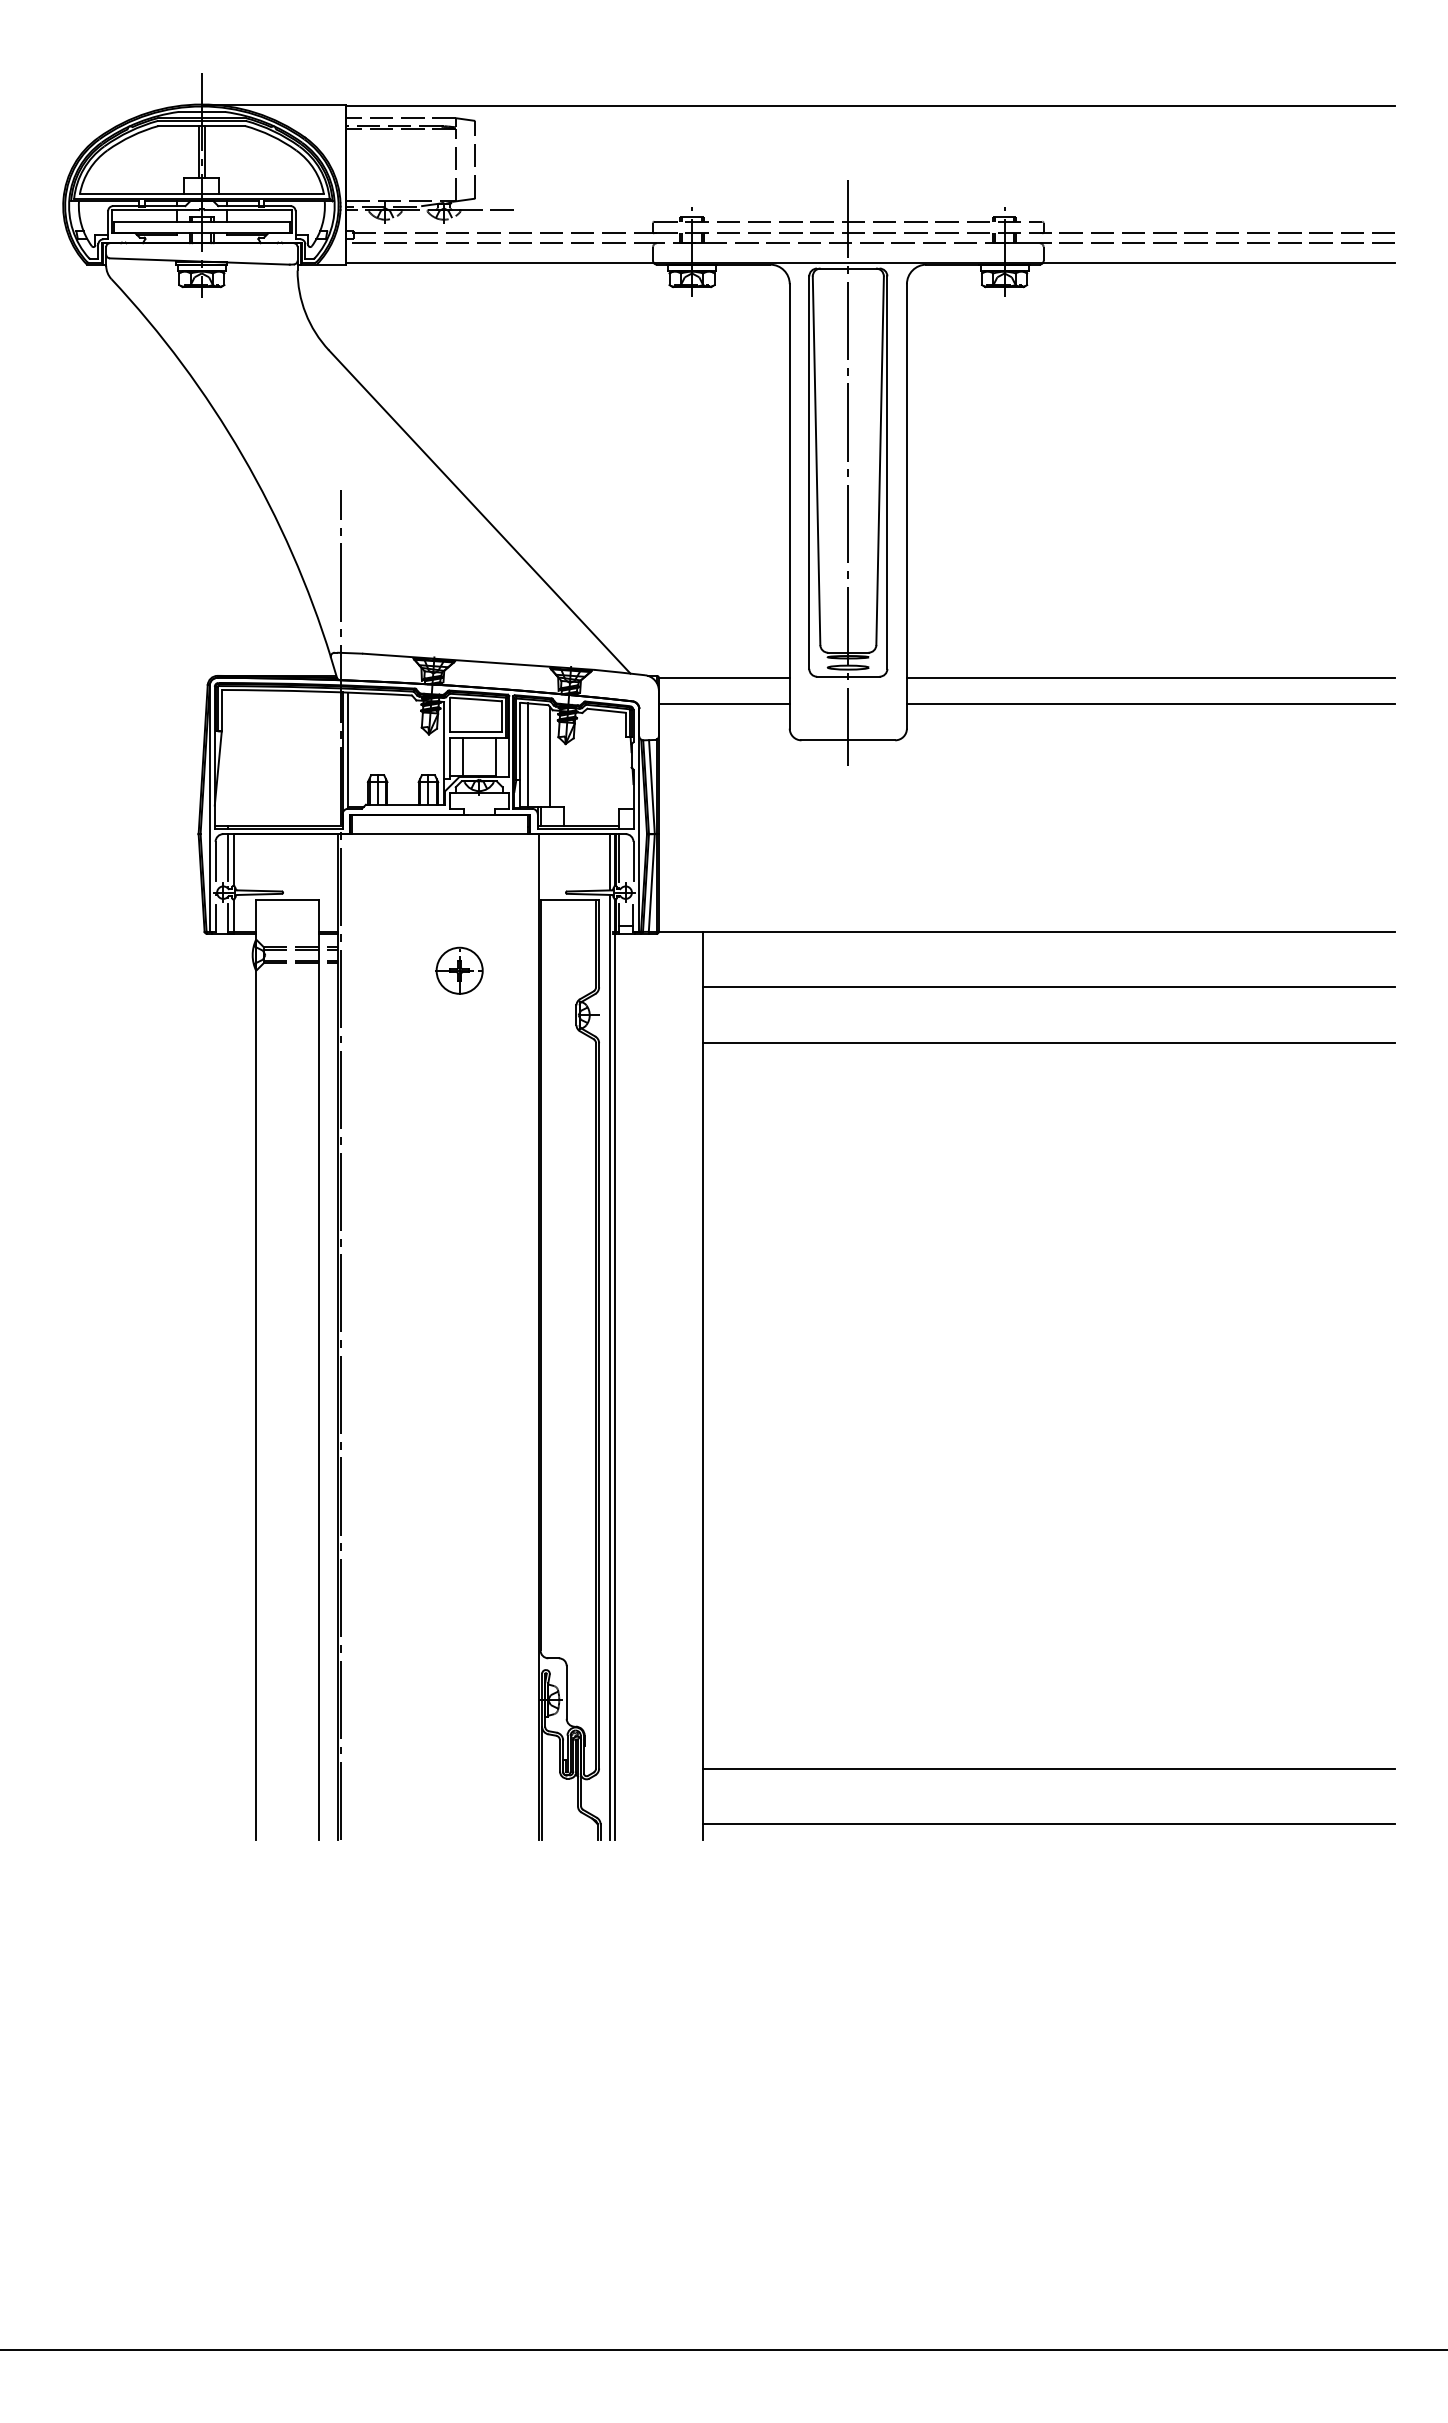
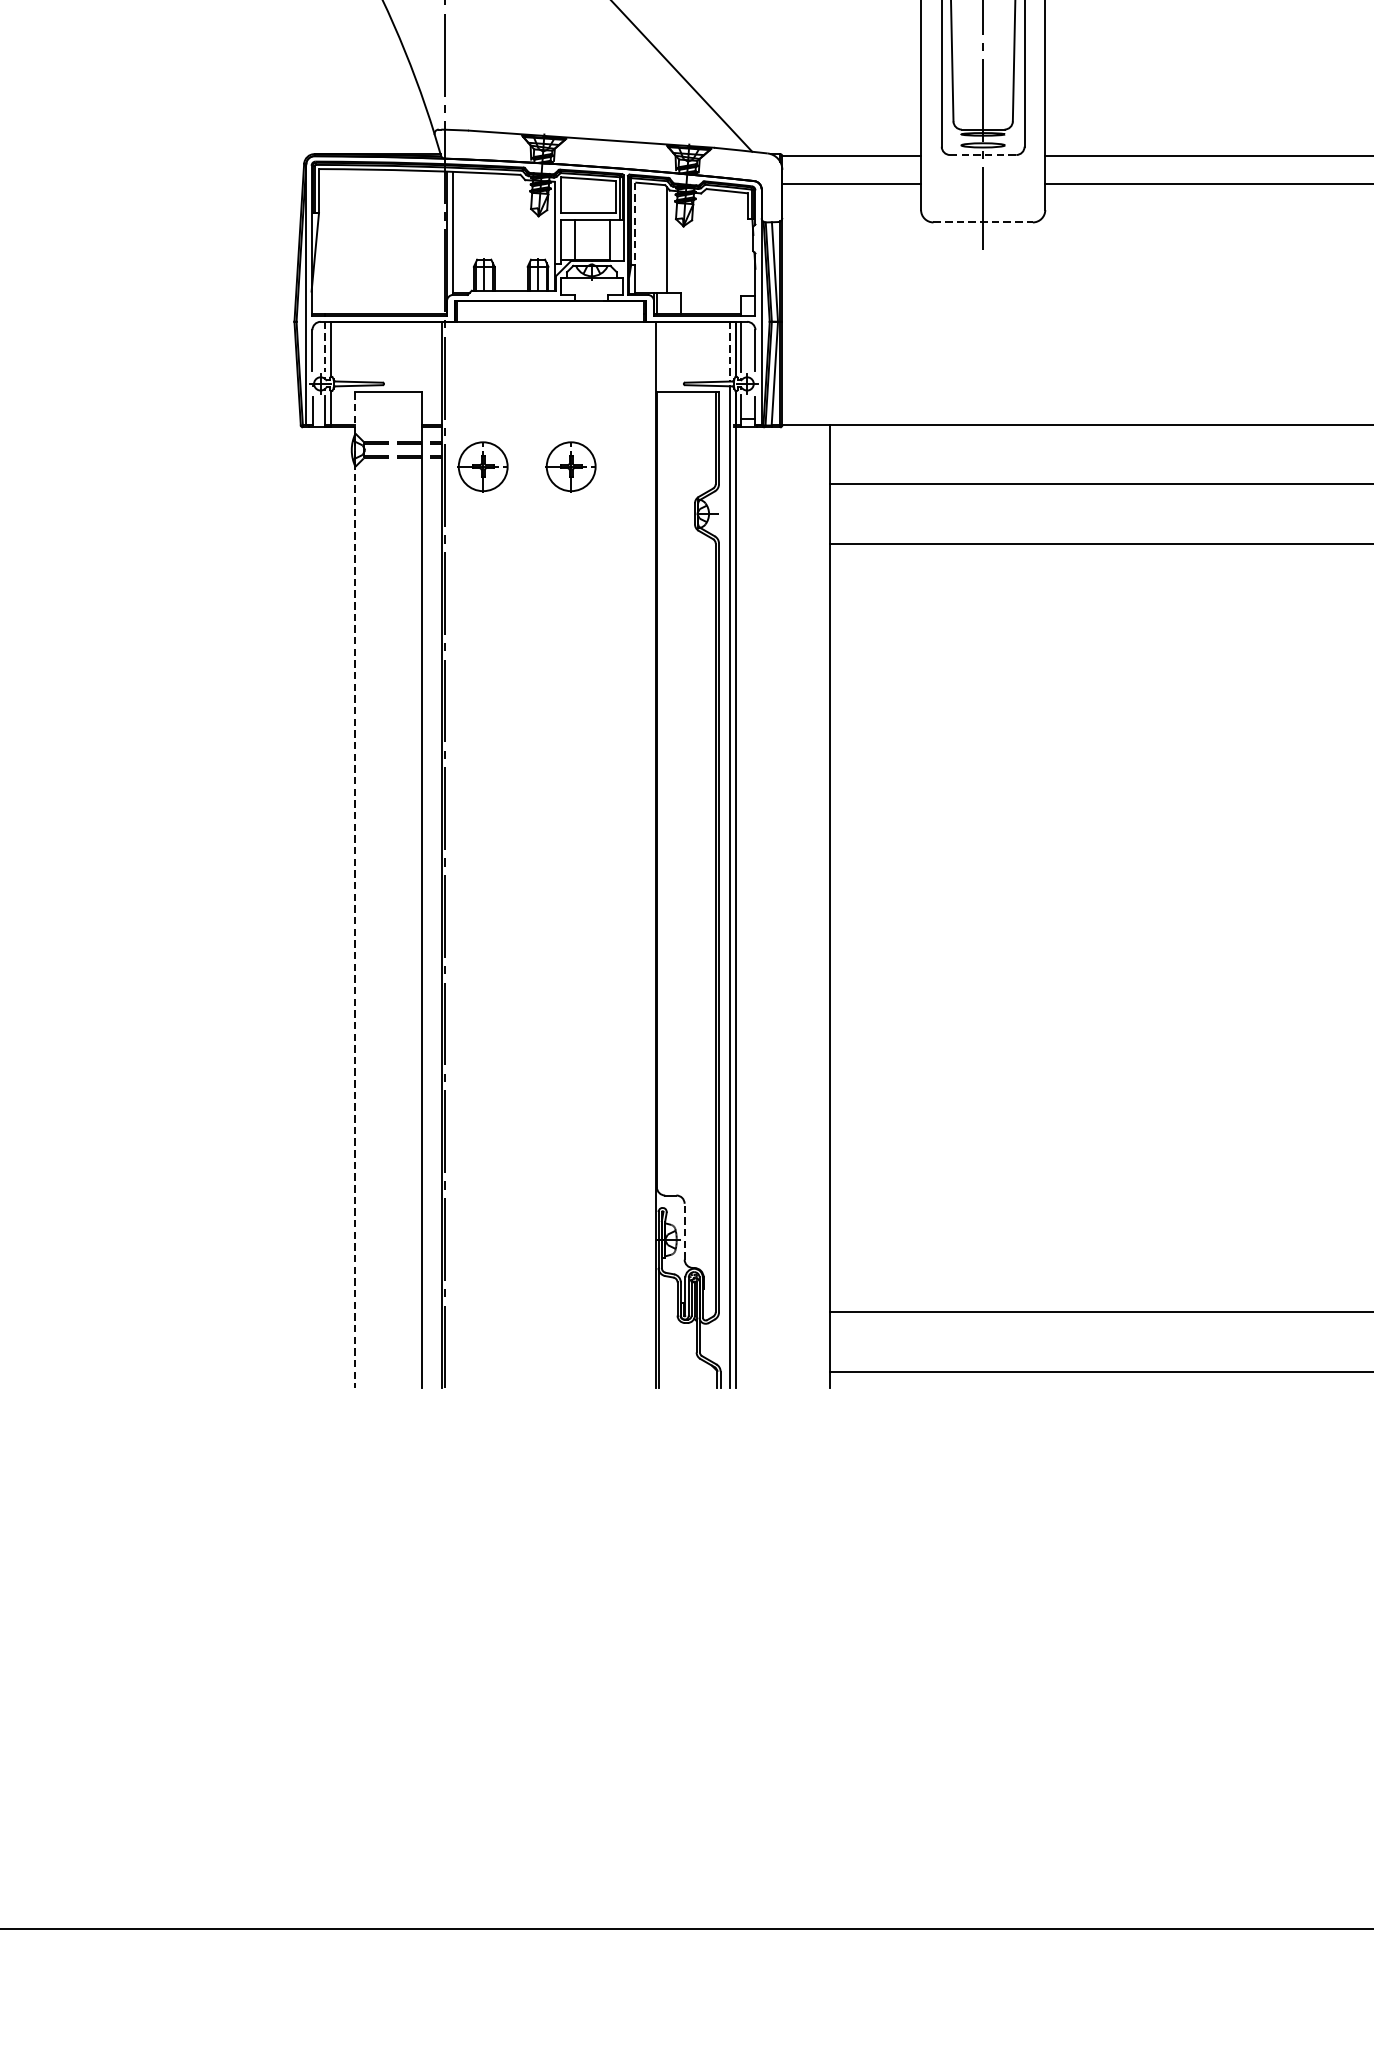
line: (848, 676) -> (983, 154), solid -> dashed
line: (848, 740) -> (983, 222), solid -> dashed
line: (520, 741) -> (635, 223), solid -> dashed
line: (527, 754) -> (643, 237), removed
line: (227, 858) -> (325, 347), solid -> dashed
line: (609, 862) -> (729, 351), solid -> dashed
part: (376, 970) -> (483, 466), added
line: (256, 1370) -> (355, 890), solid -> dashed
line: (566, 1691) -> (684, 1230), solid -> dashed

